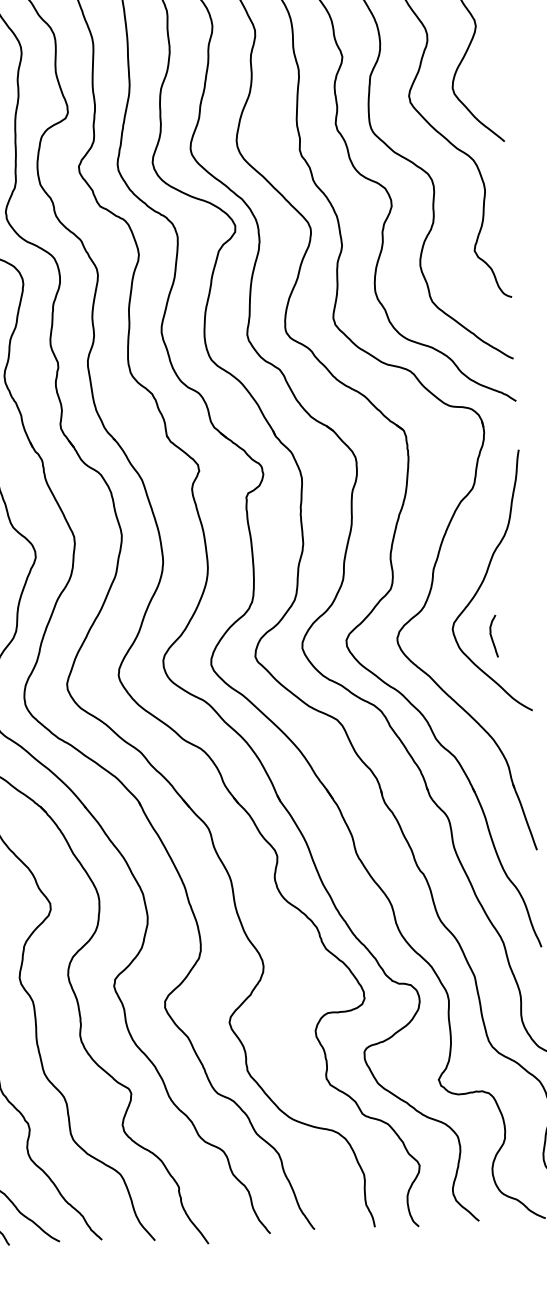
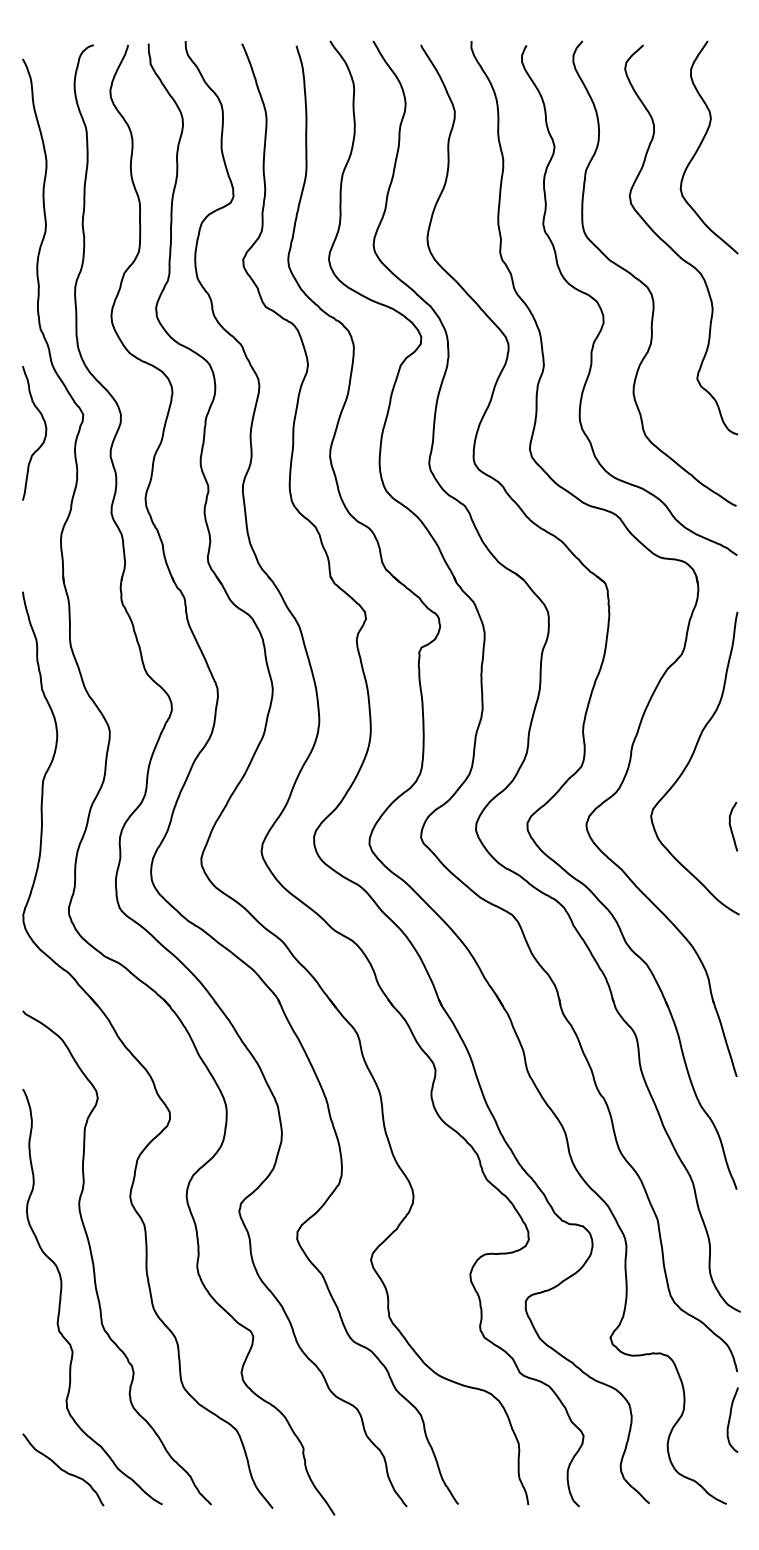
curve: (492, 636) -> (731, 826), moved

